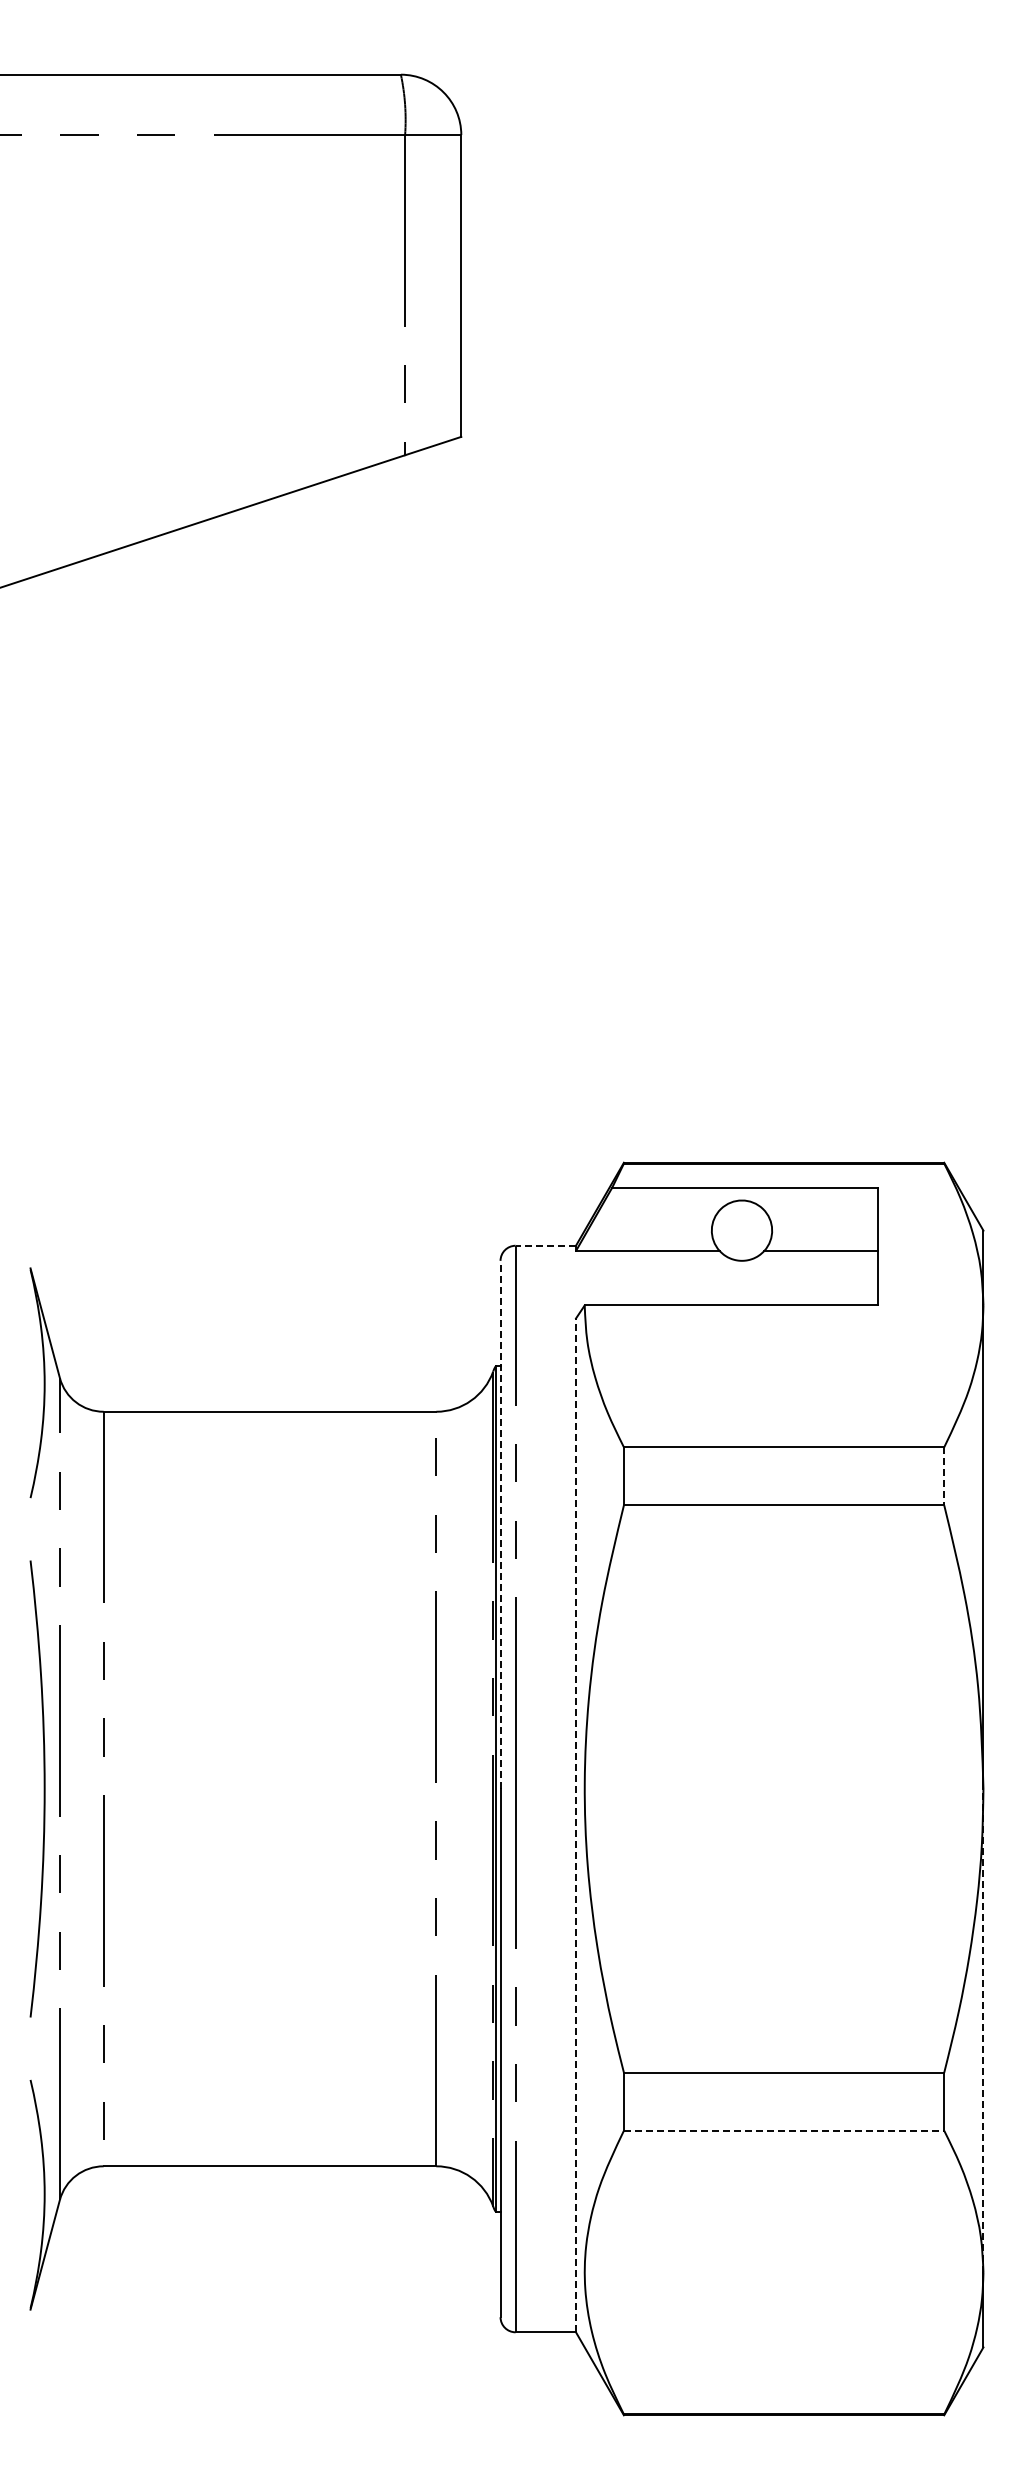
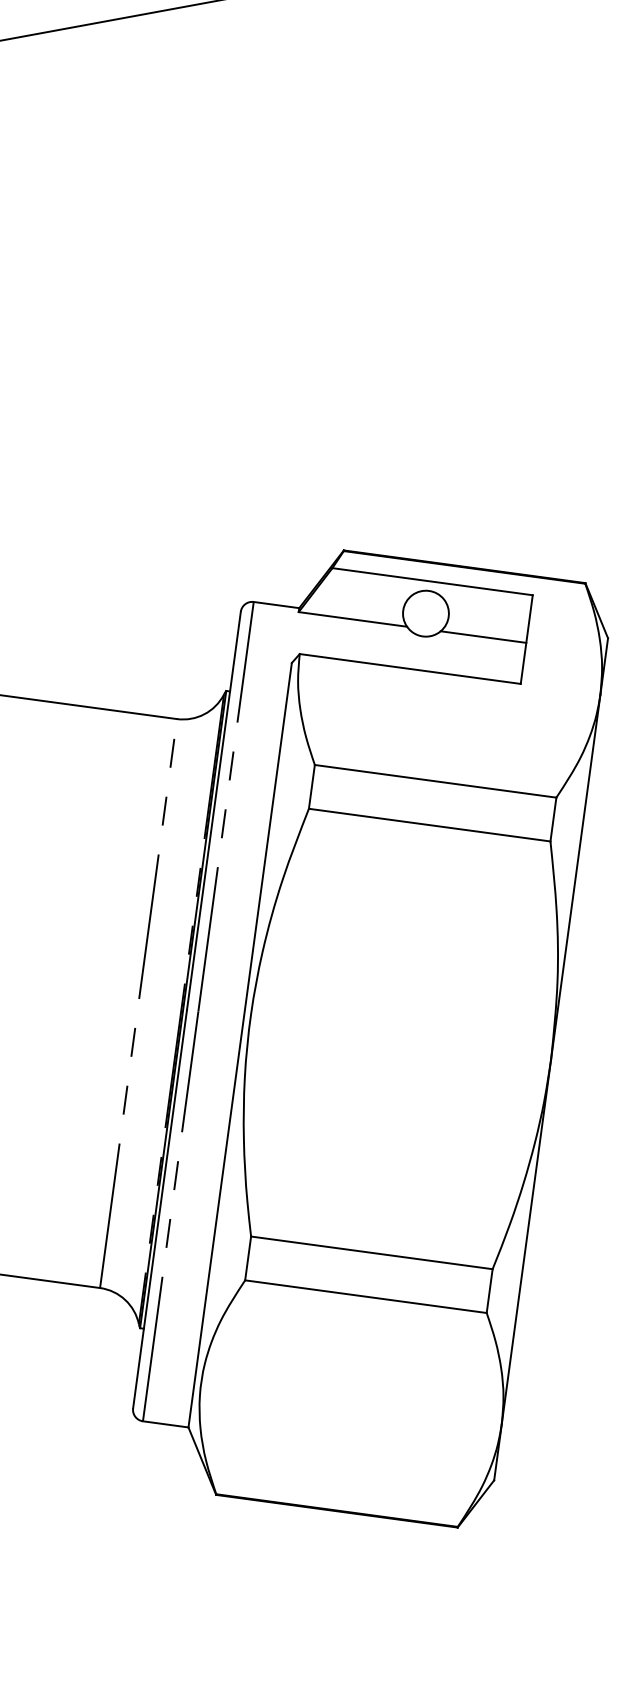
line: (545, 1245) -> (276, 604), dashed -> solid
line: (944, 1476) -> (553, 819), dashed -> solid
line: (500, 1524) -> (213, 810), dashed -> solid
line: (576, 1825) -> (240, 1045), dashed -> solid
line: (983, 2030) -> (526, 1241), dashed -> solid
line: (784, 2130) -> (366, 1296), dashed -> solid

